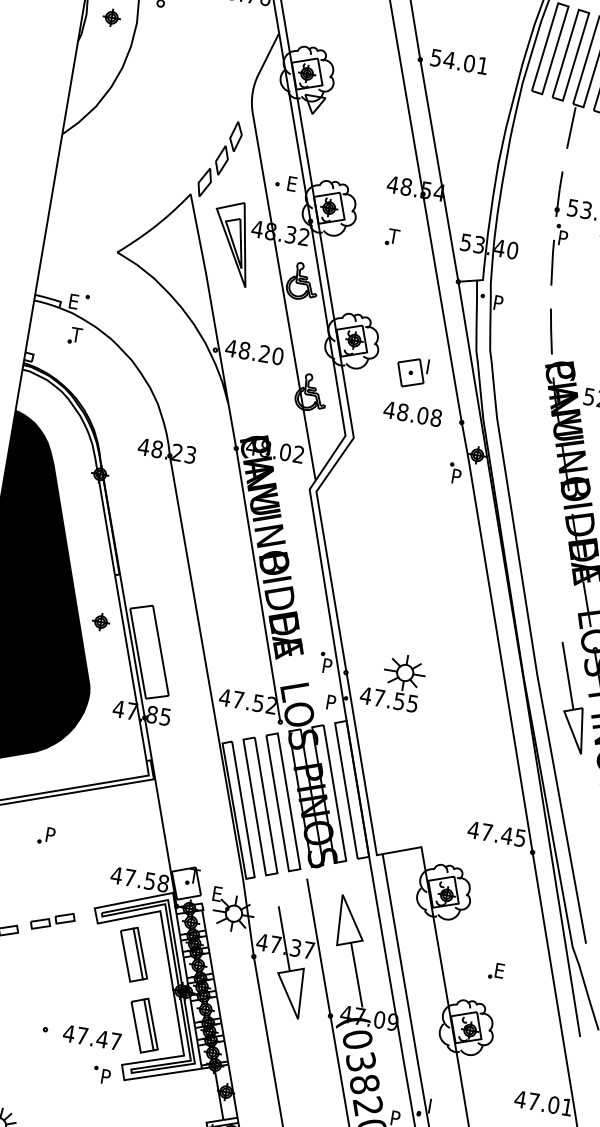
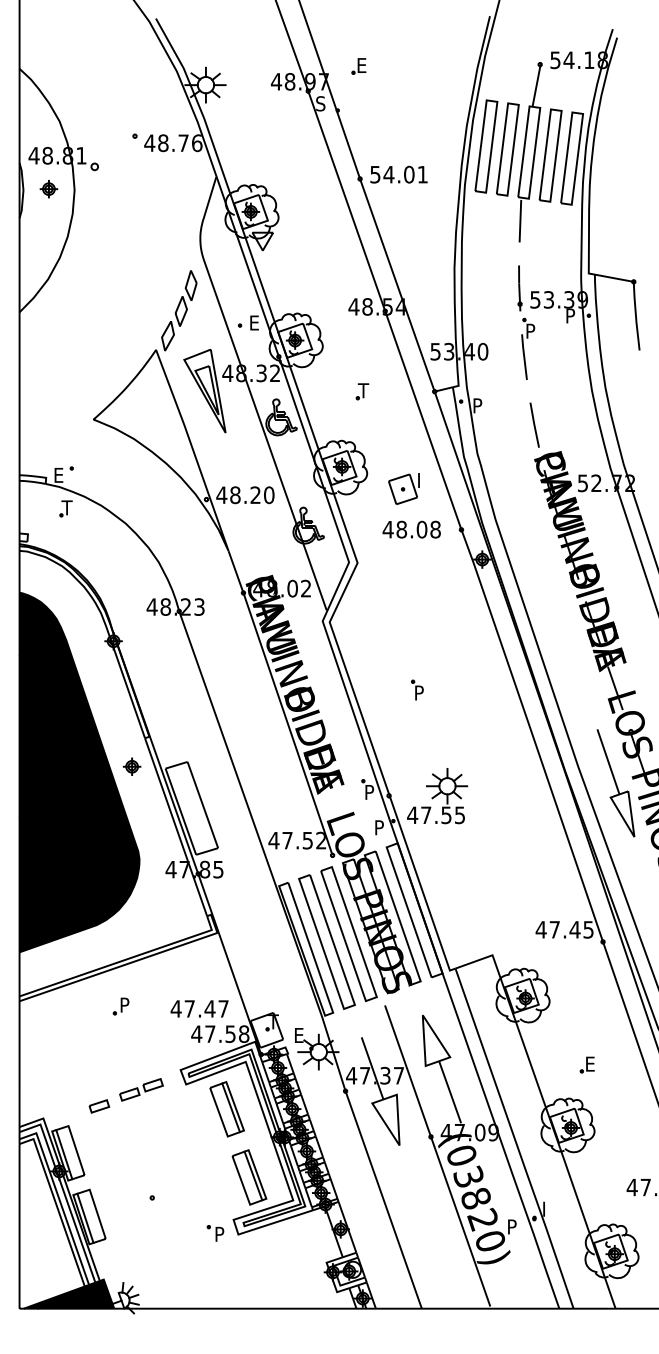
part: (392, 237) -> (362, 391), moved
part: (455, 472) -> (417, 689), moved
part: (100, 621) -> (131, 766), moved
text: (92, 1037) -> (199, 1008), moved

